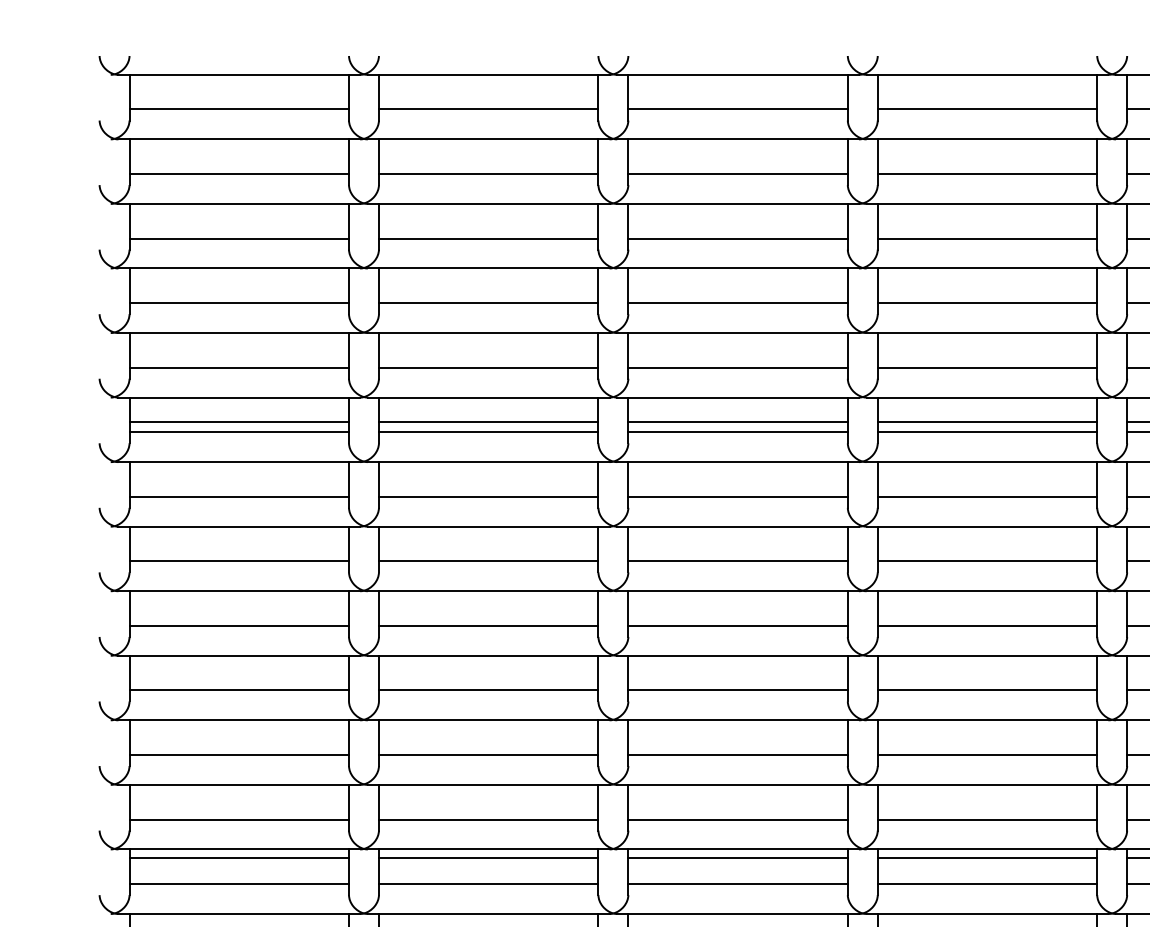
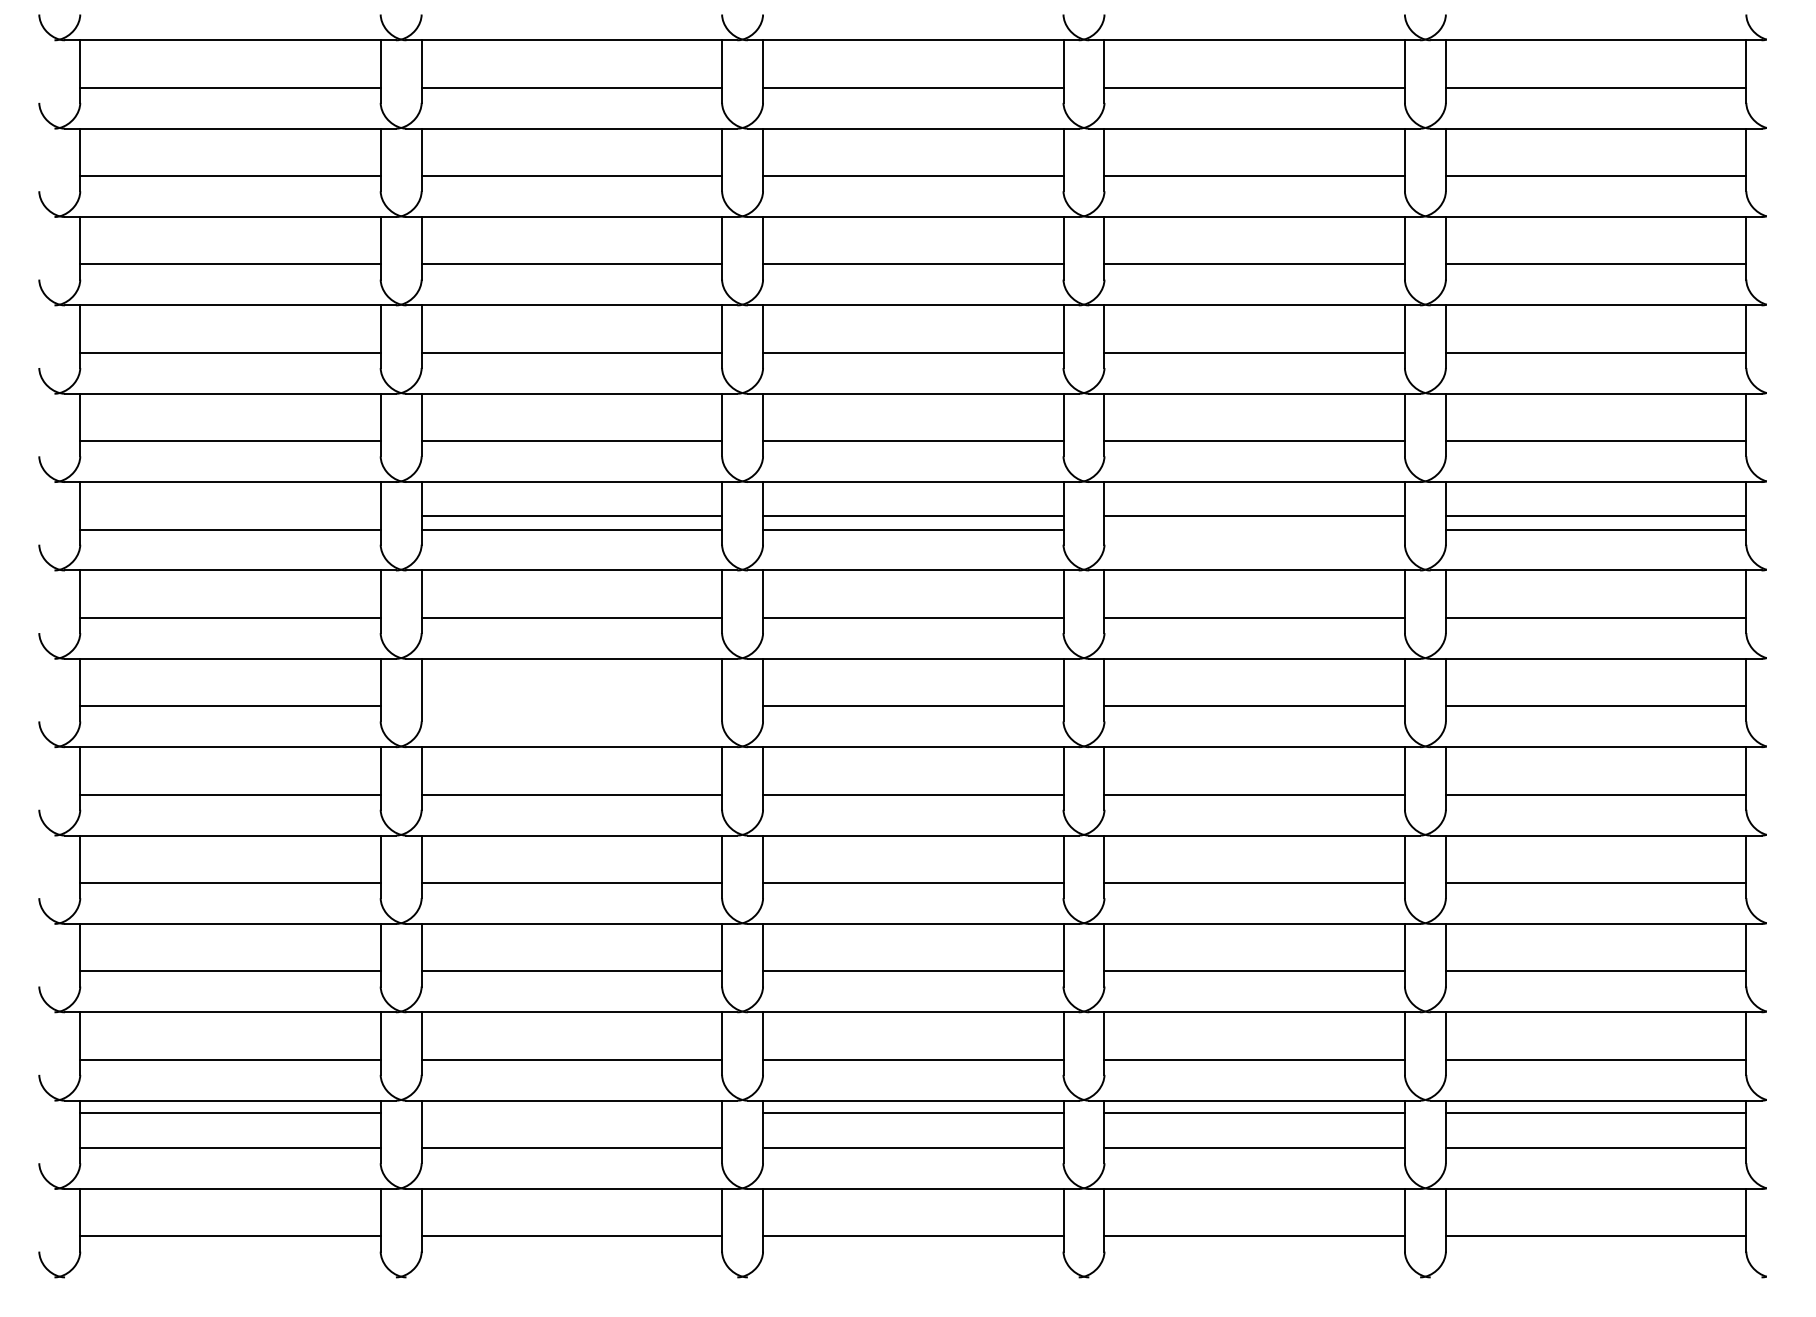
line: (239, 421) -> (230, 515), removed
line: (987, 432) -> (1254, 529), removed
line: (488, 561) -> (571, 706), removed
line: (488, 858) -> (571, 1112), removed

